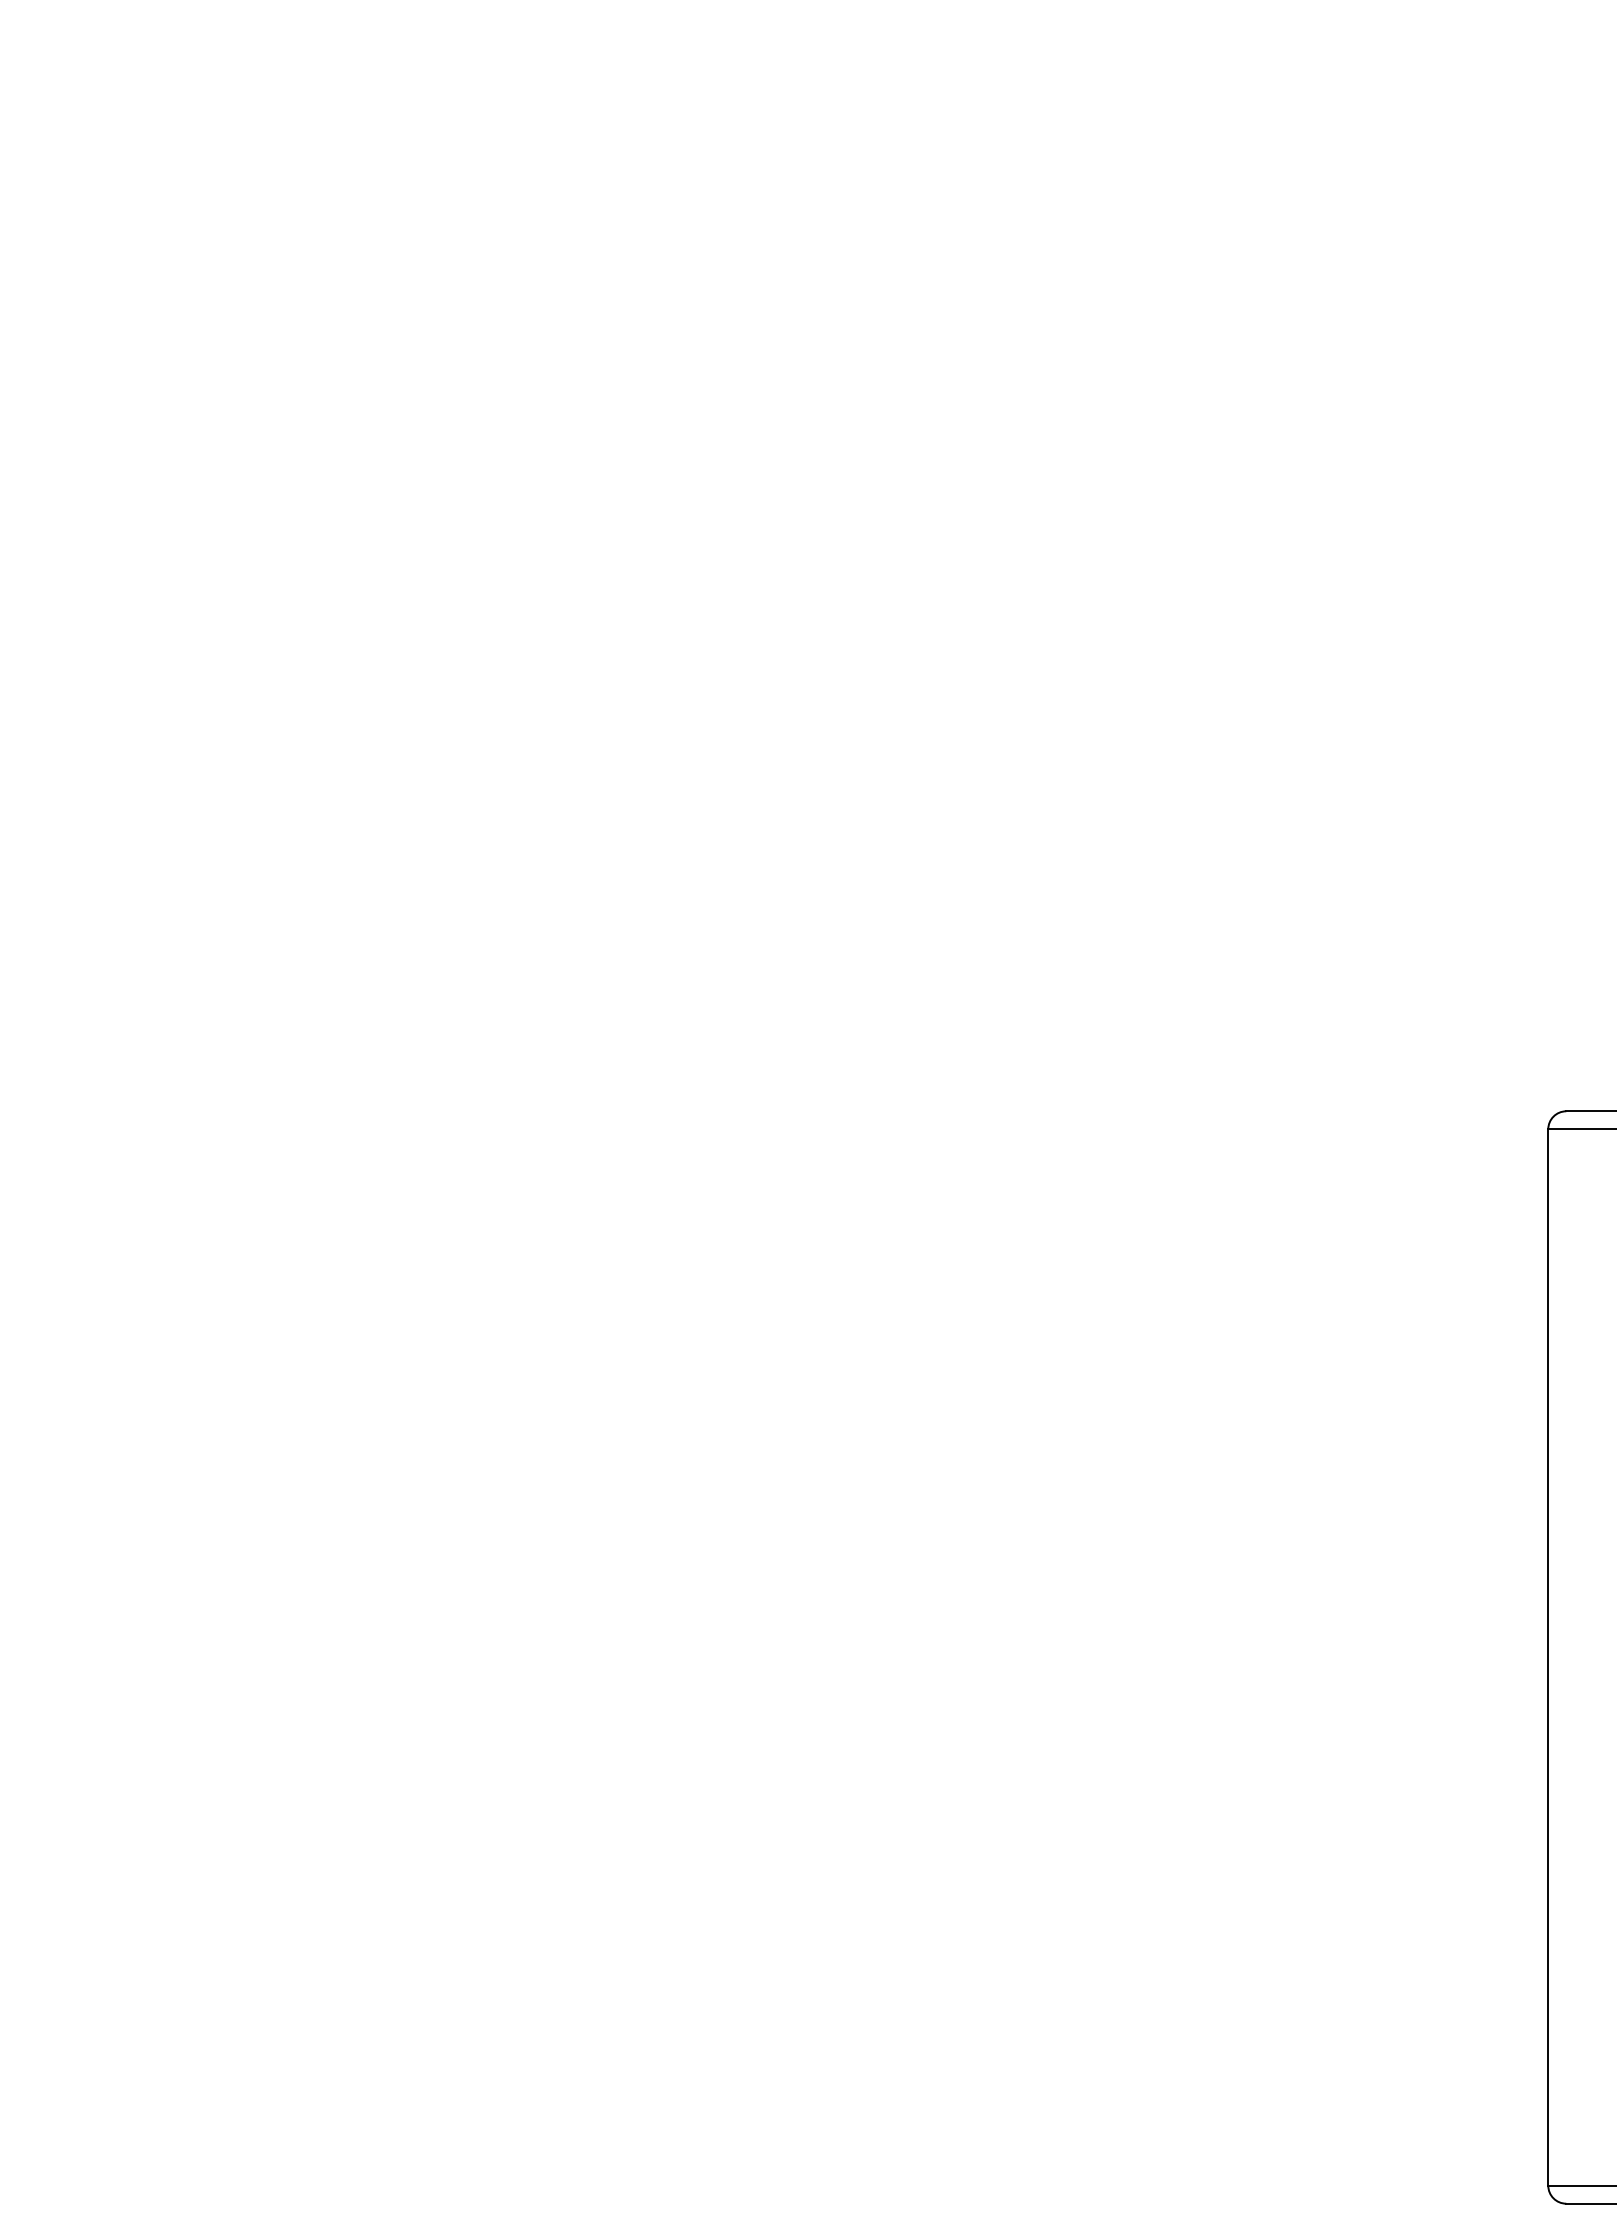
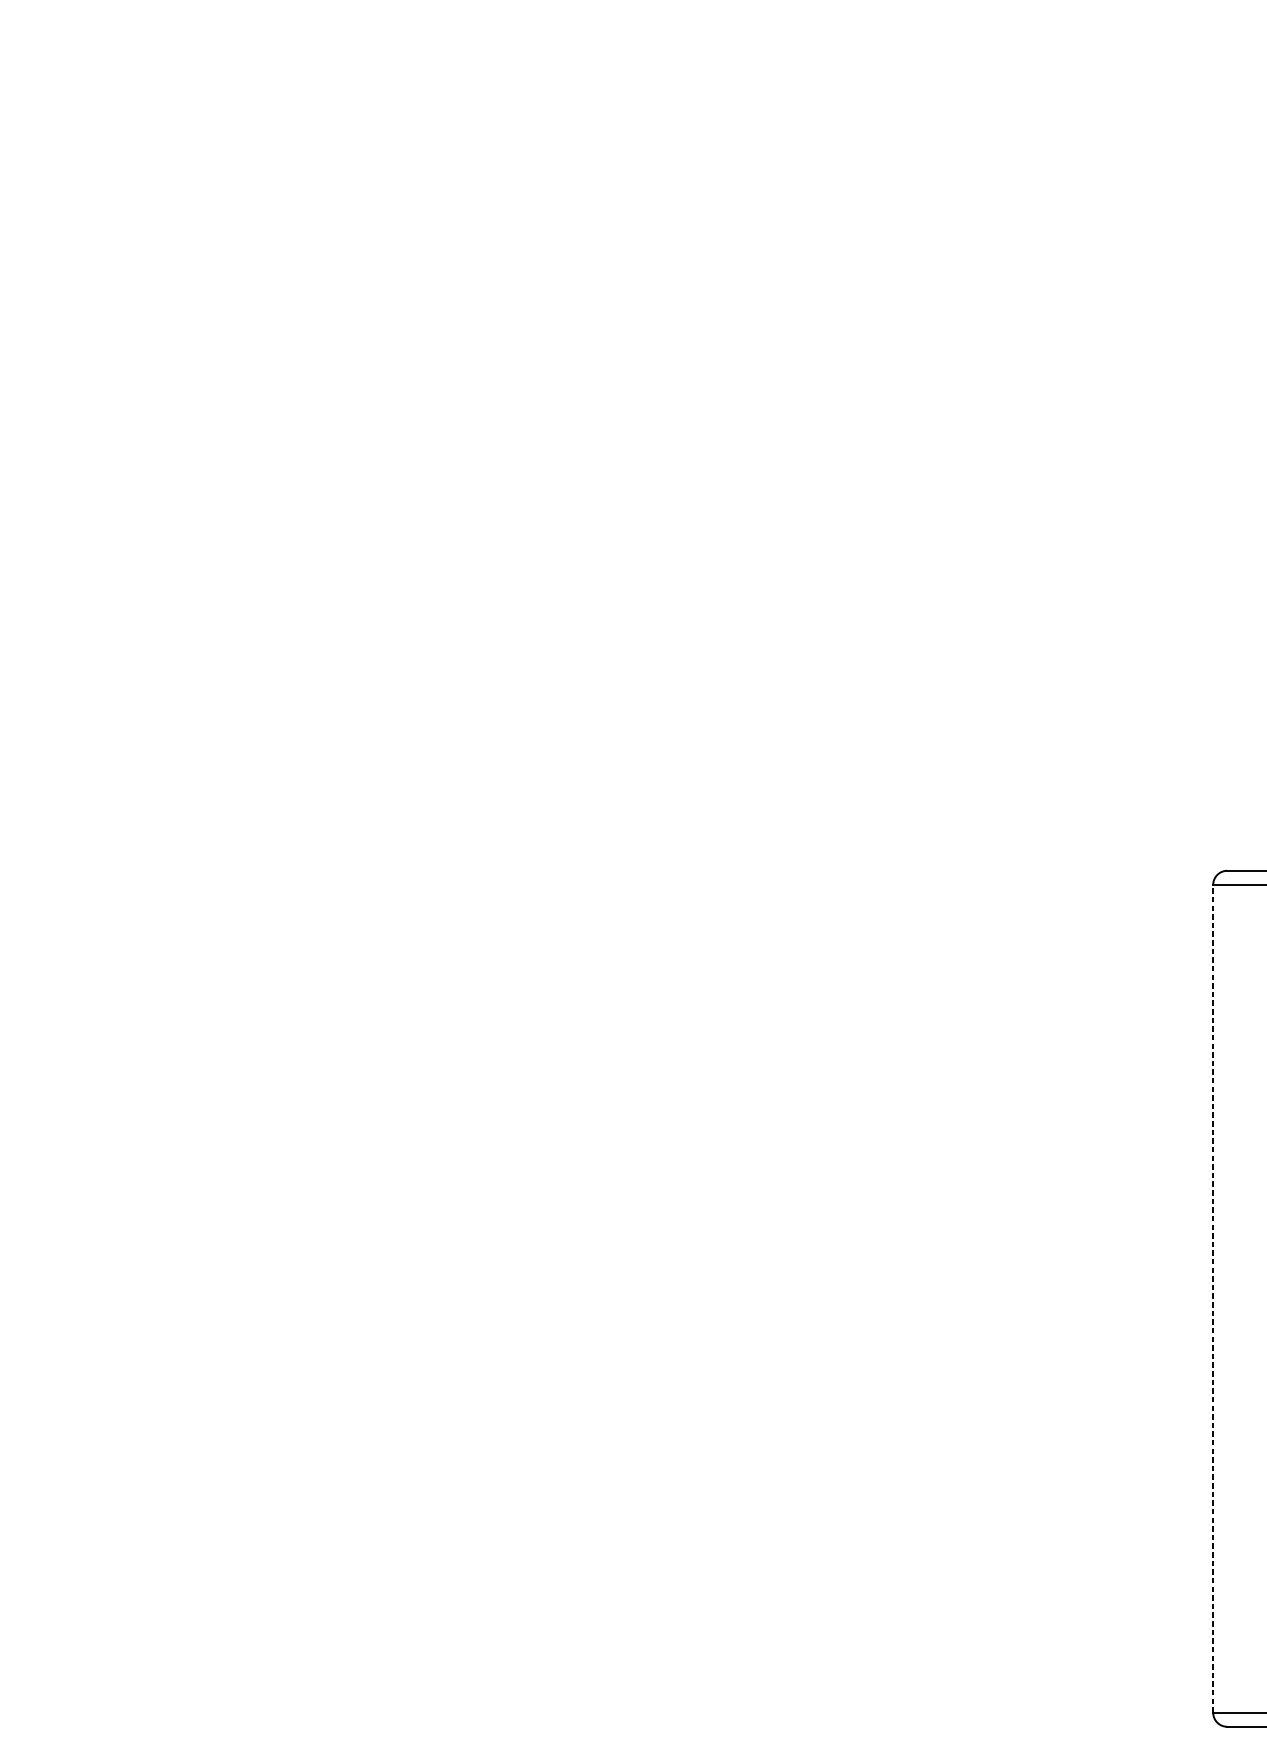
line: (1548, 1657) -> (1213, 1298), solid -> dashed

